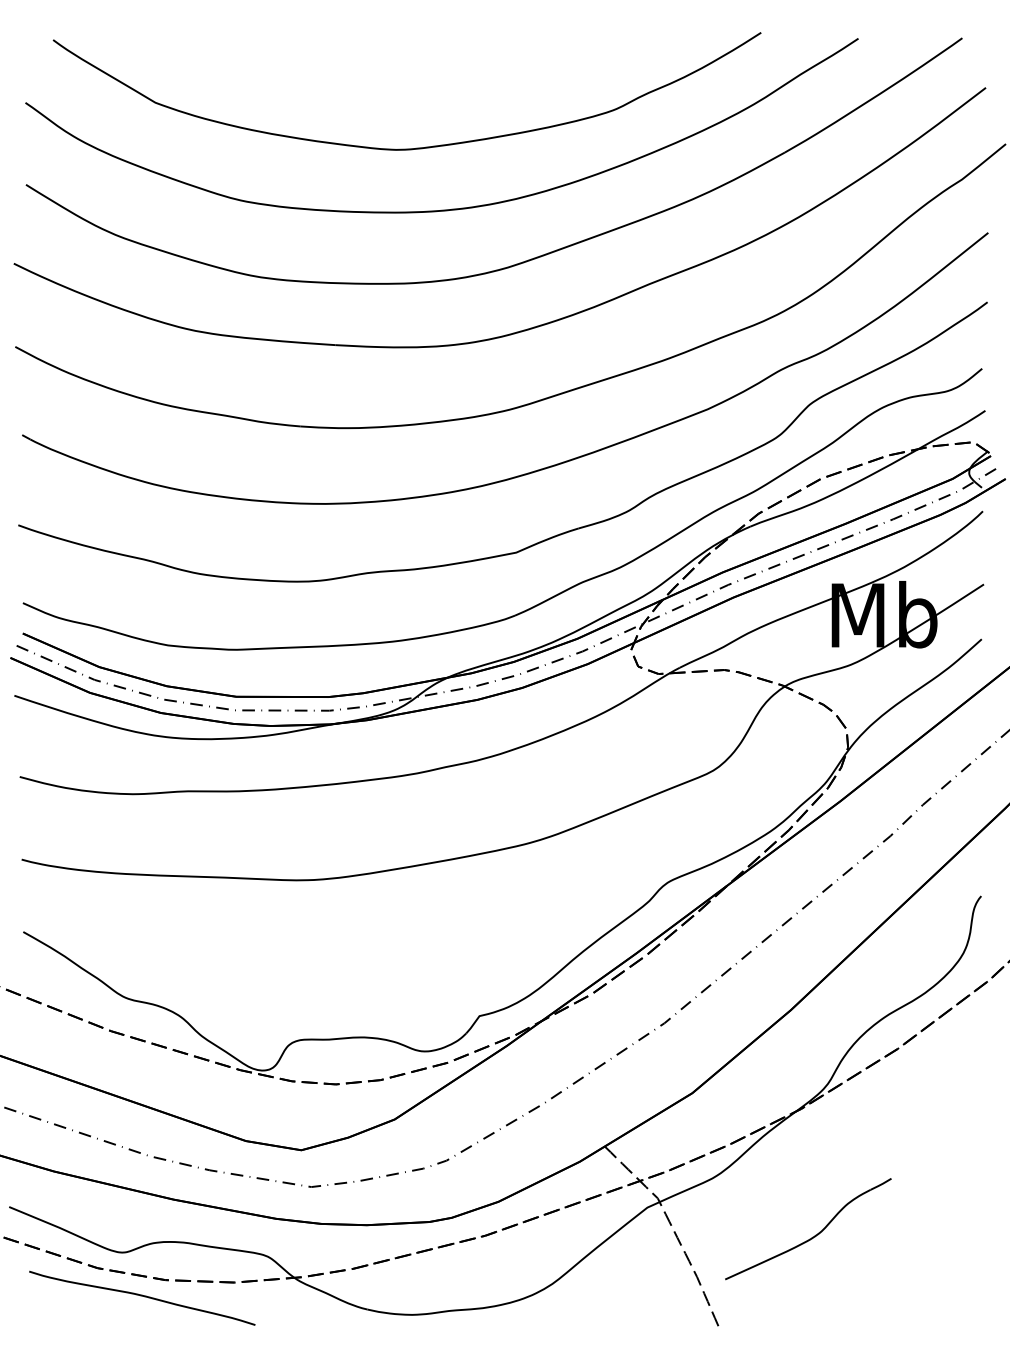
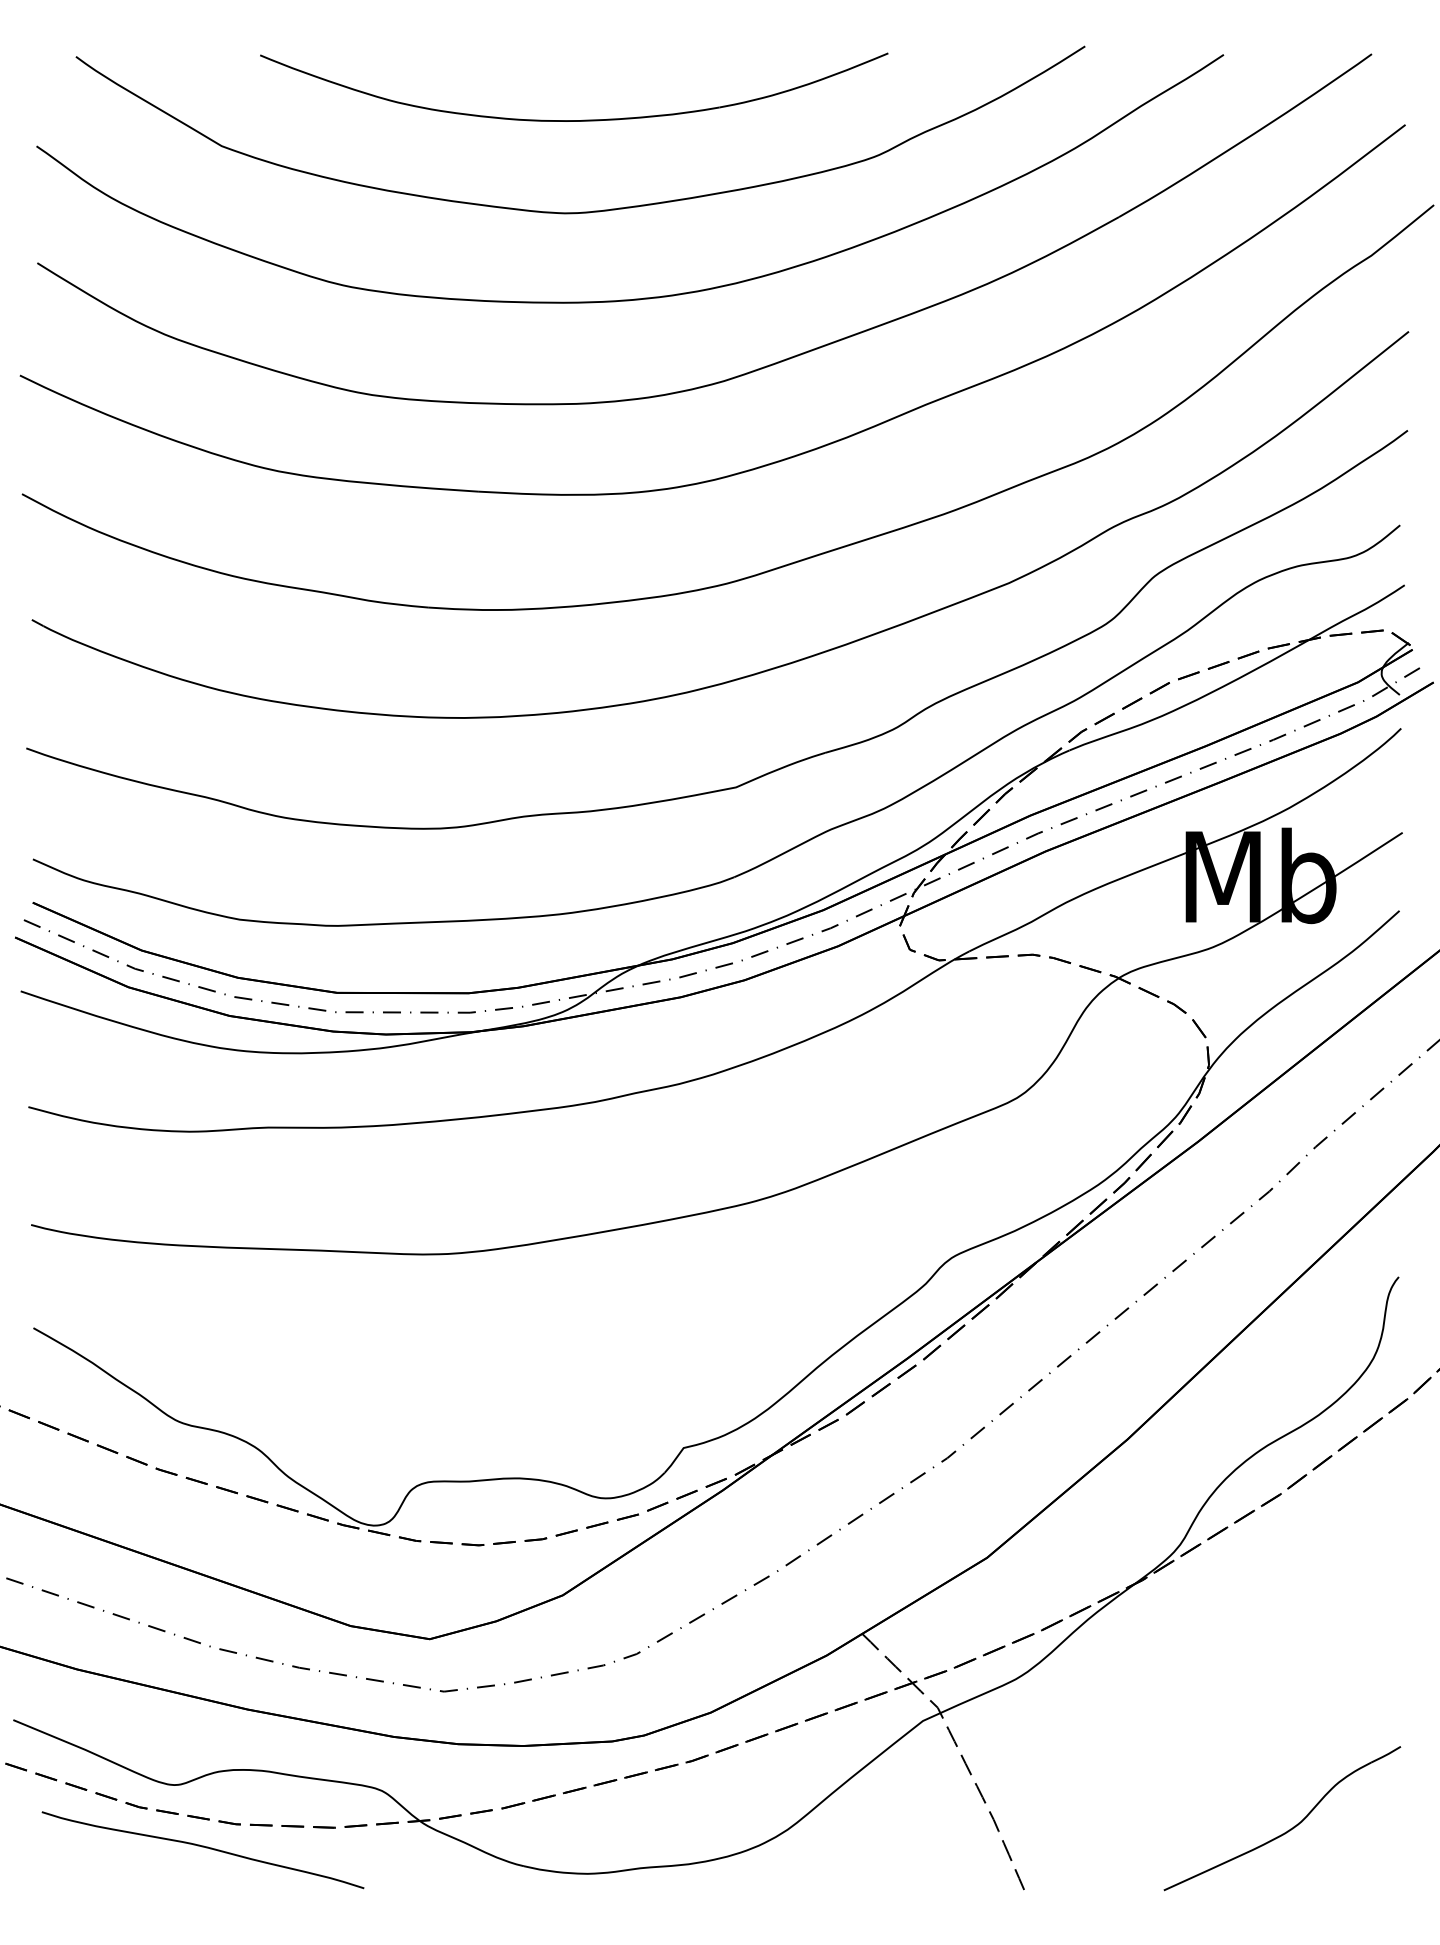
part: (402, 84) -> (574, 120), added
part: (814, 1236) -> (1290, 1828), moved

